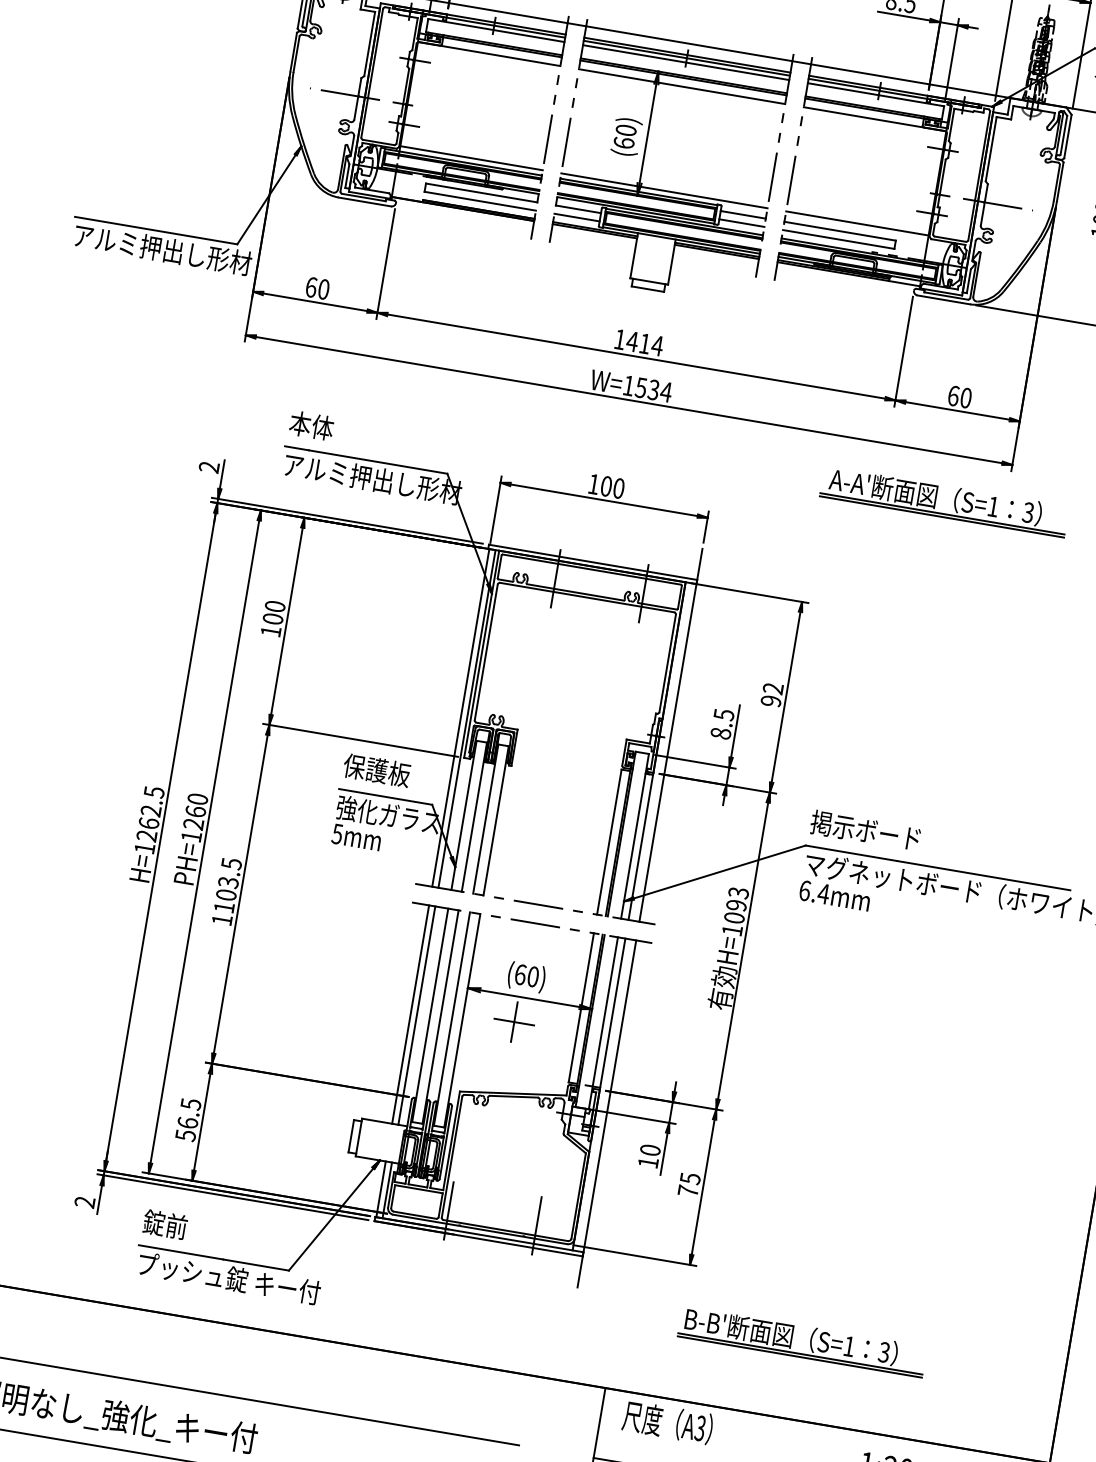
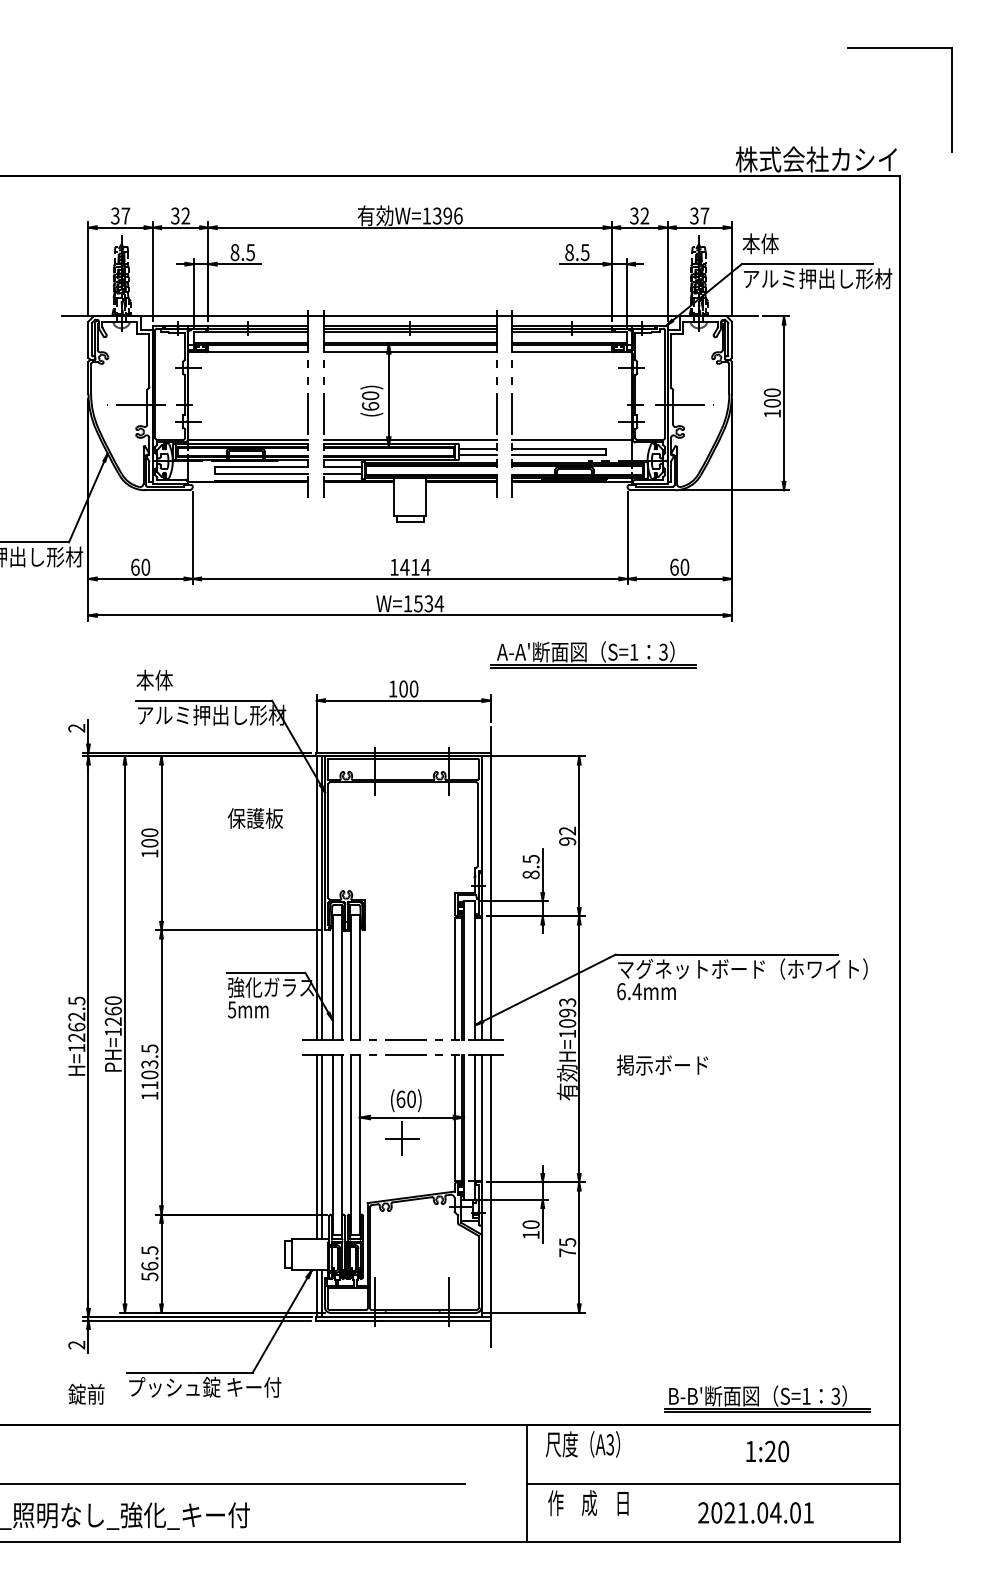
part: (936, 499) -> (586, 654), moved
text: (376, 770) -> (255, 818), moved
text: (865, 829) -> (662, 1064), moved
text: (165, 1224) -> (86, 1394), moved
part: (809, 1341) -> (773, 1397), moved

